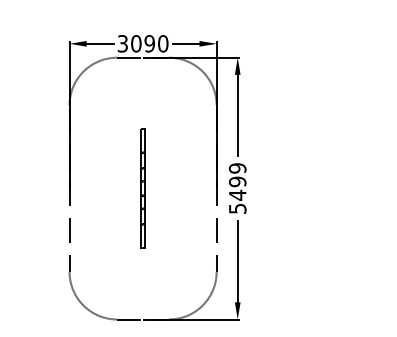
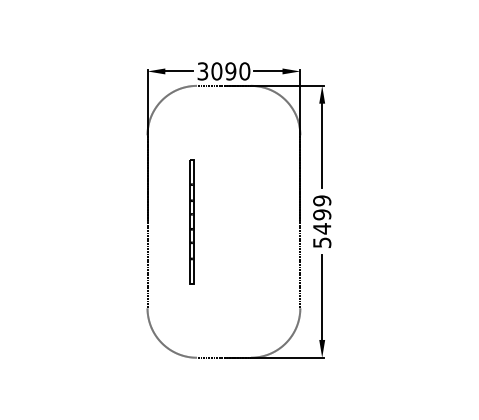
part: (142, 188) -> (191, 221), moved

